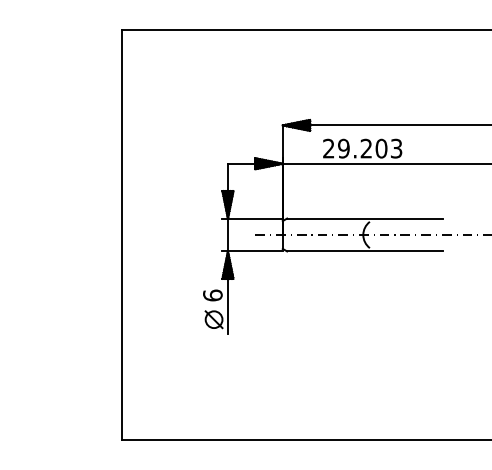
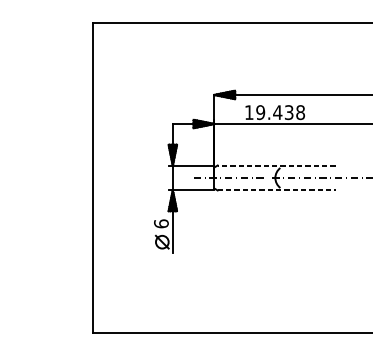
text: (362, 148) -> (274, 112), 29.203 -> 19.438
line: (364, 218) -> (276, 165), solid -> dashed
line: (364, 251) -> (276, 190), solid -> dashed

